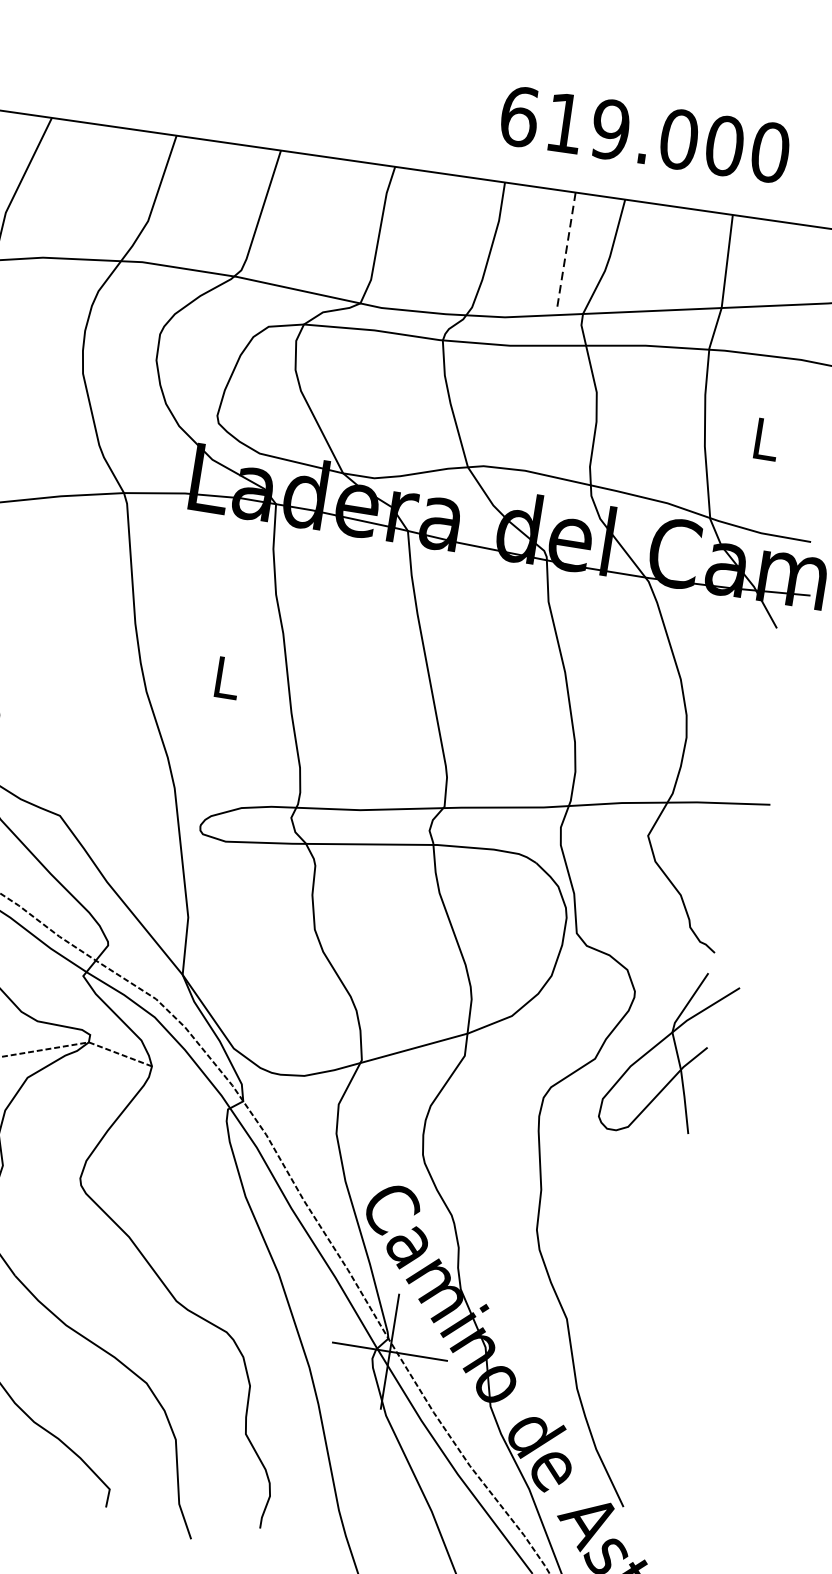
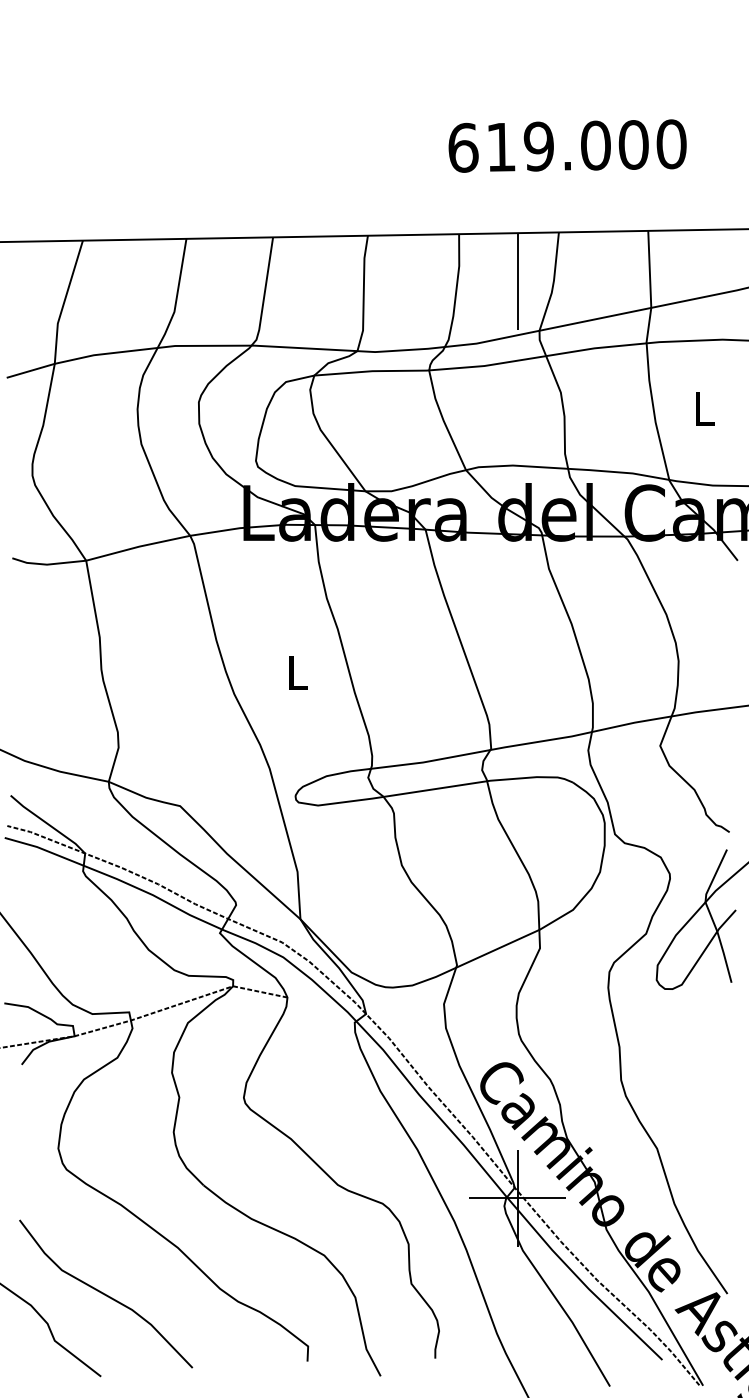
text: (645, 133) -> (567, 145), moved
line: (566, 250) -> (517, 281), dashed -> solid

